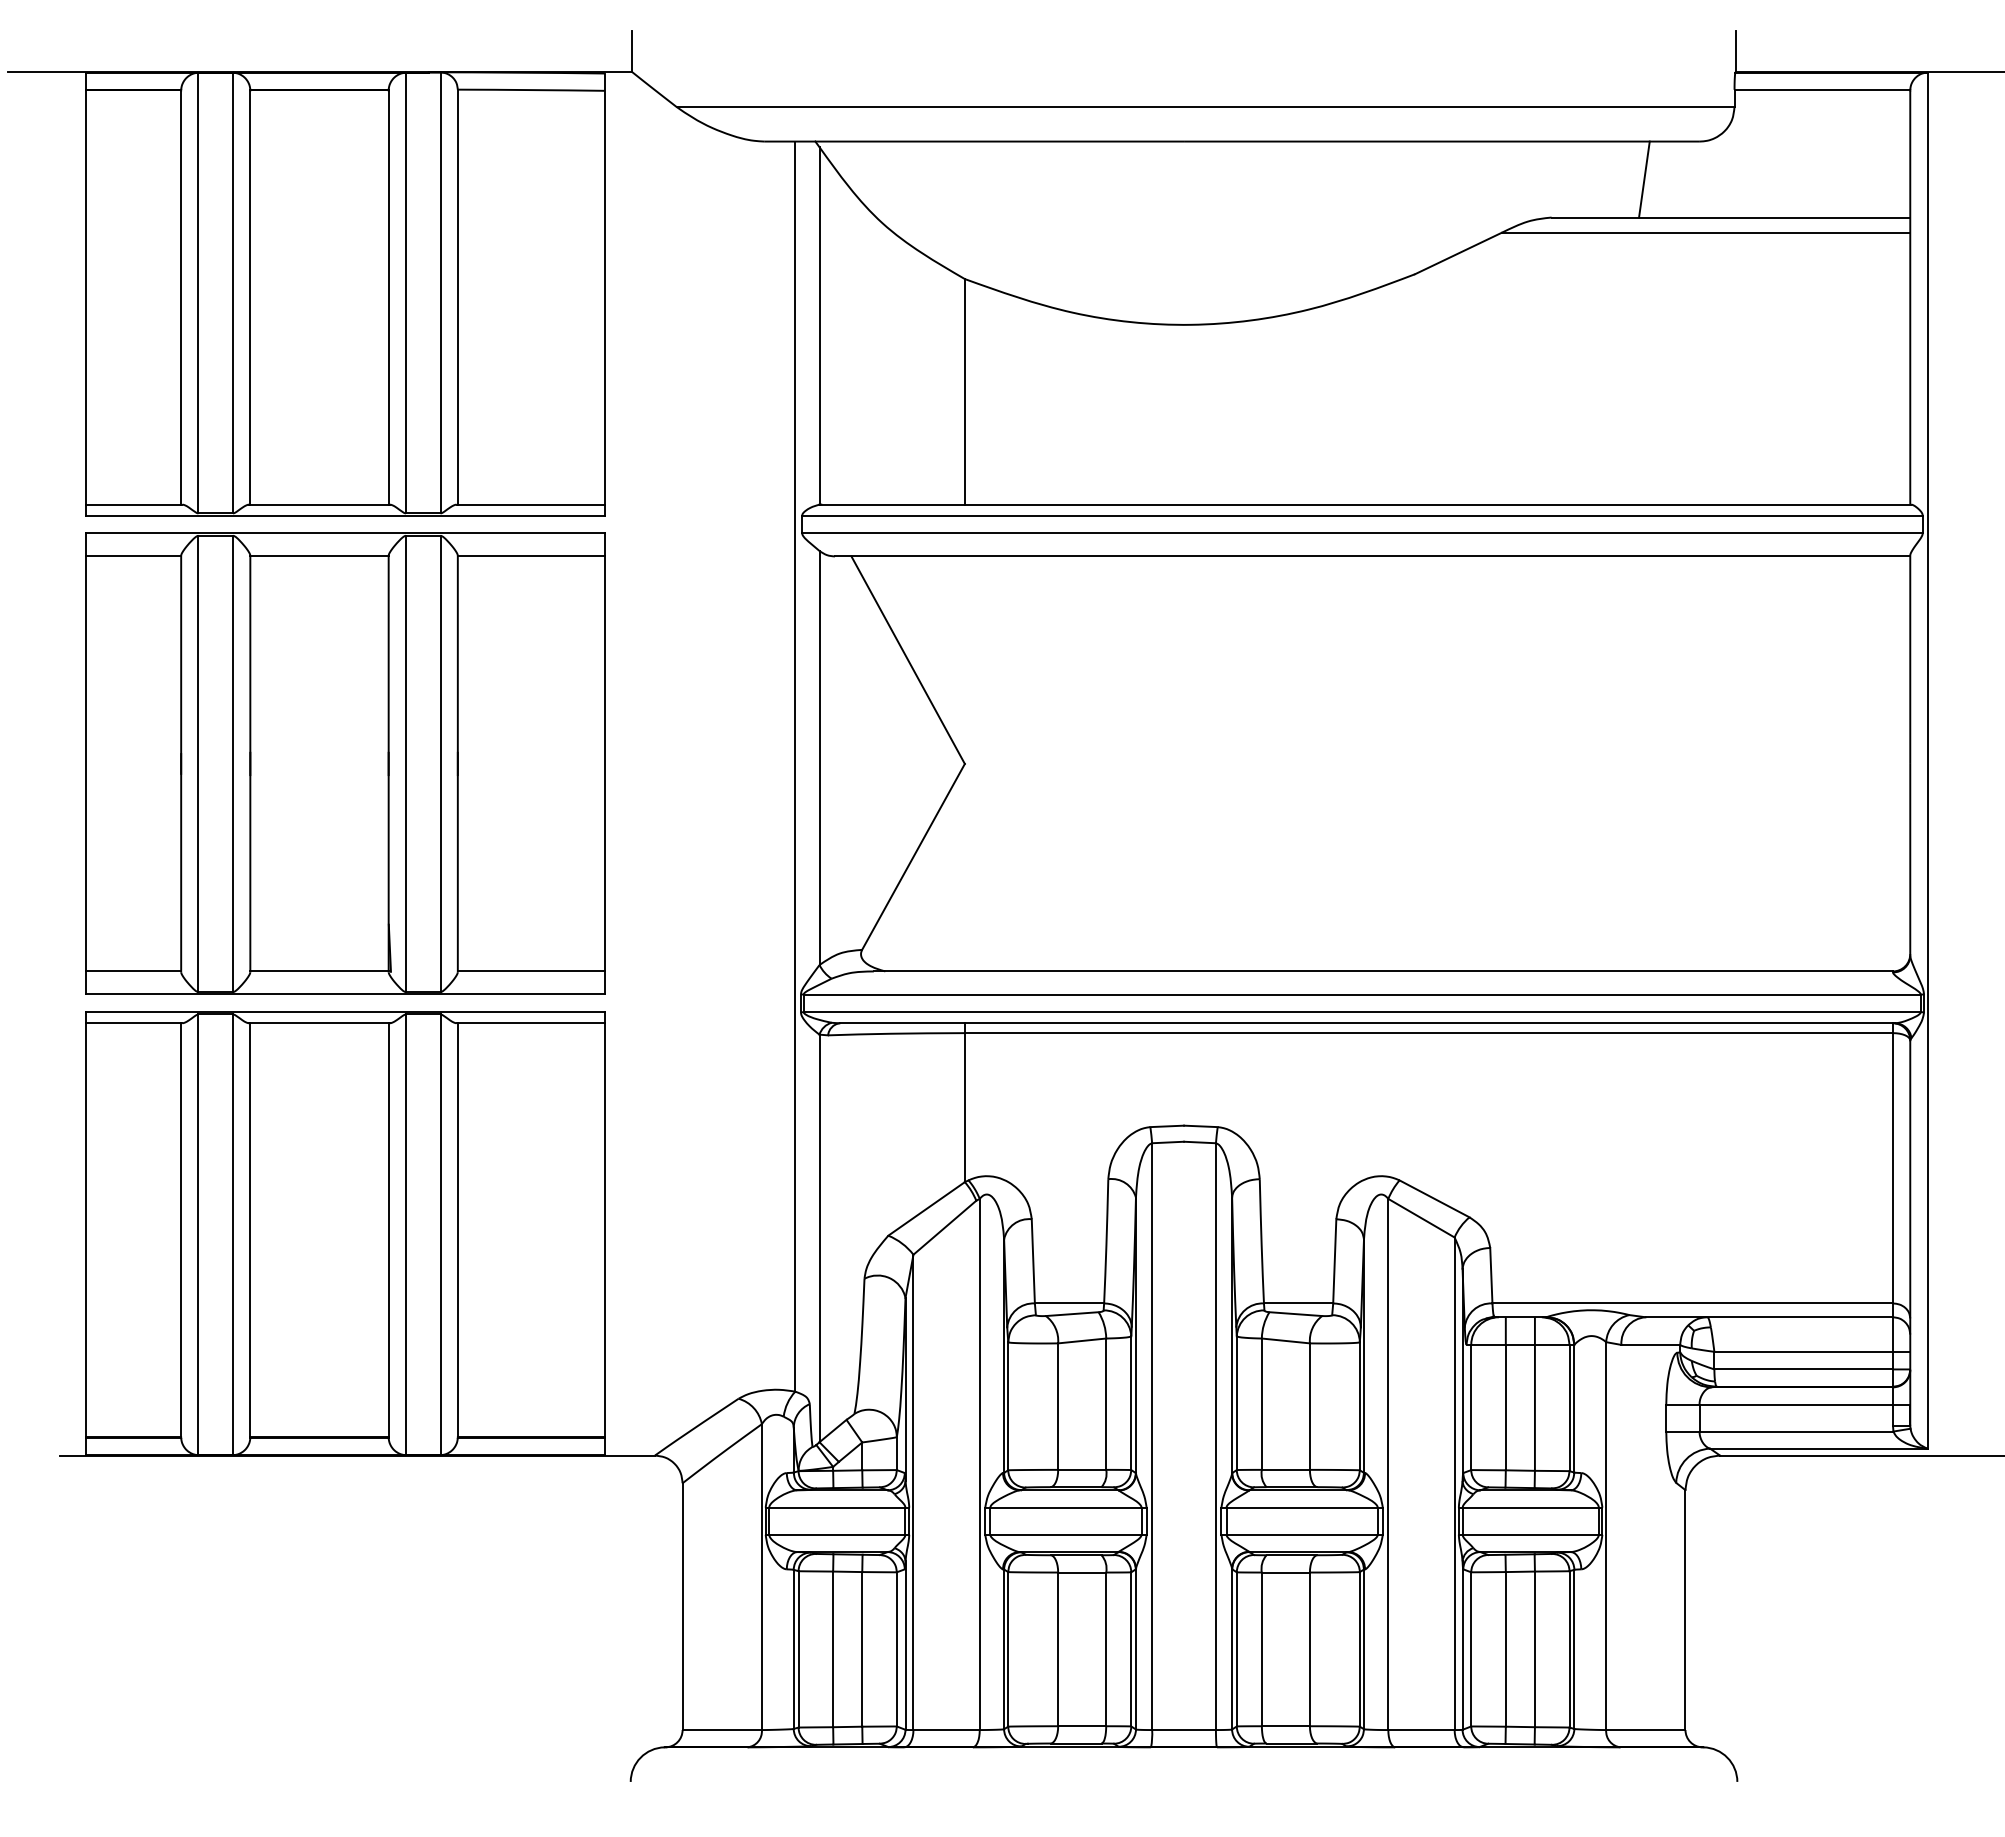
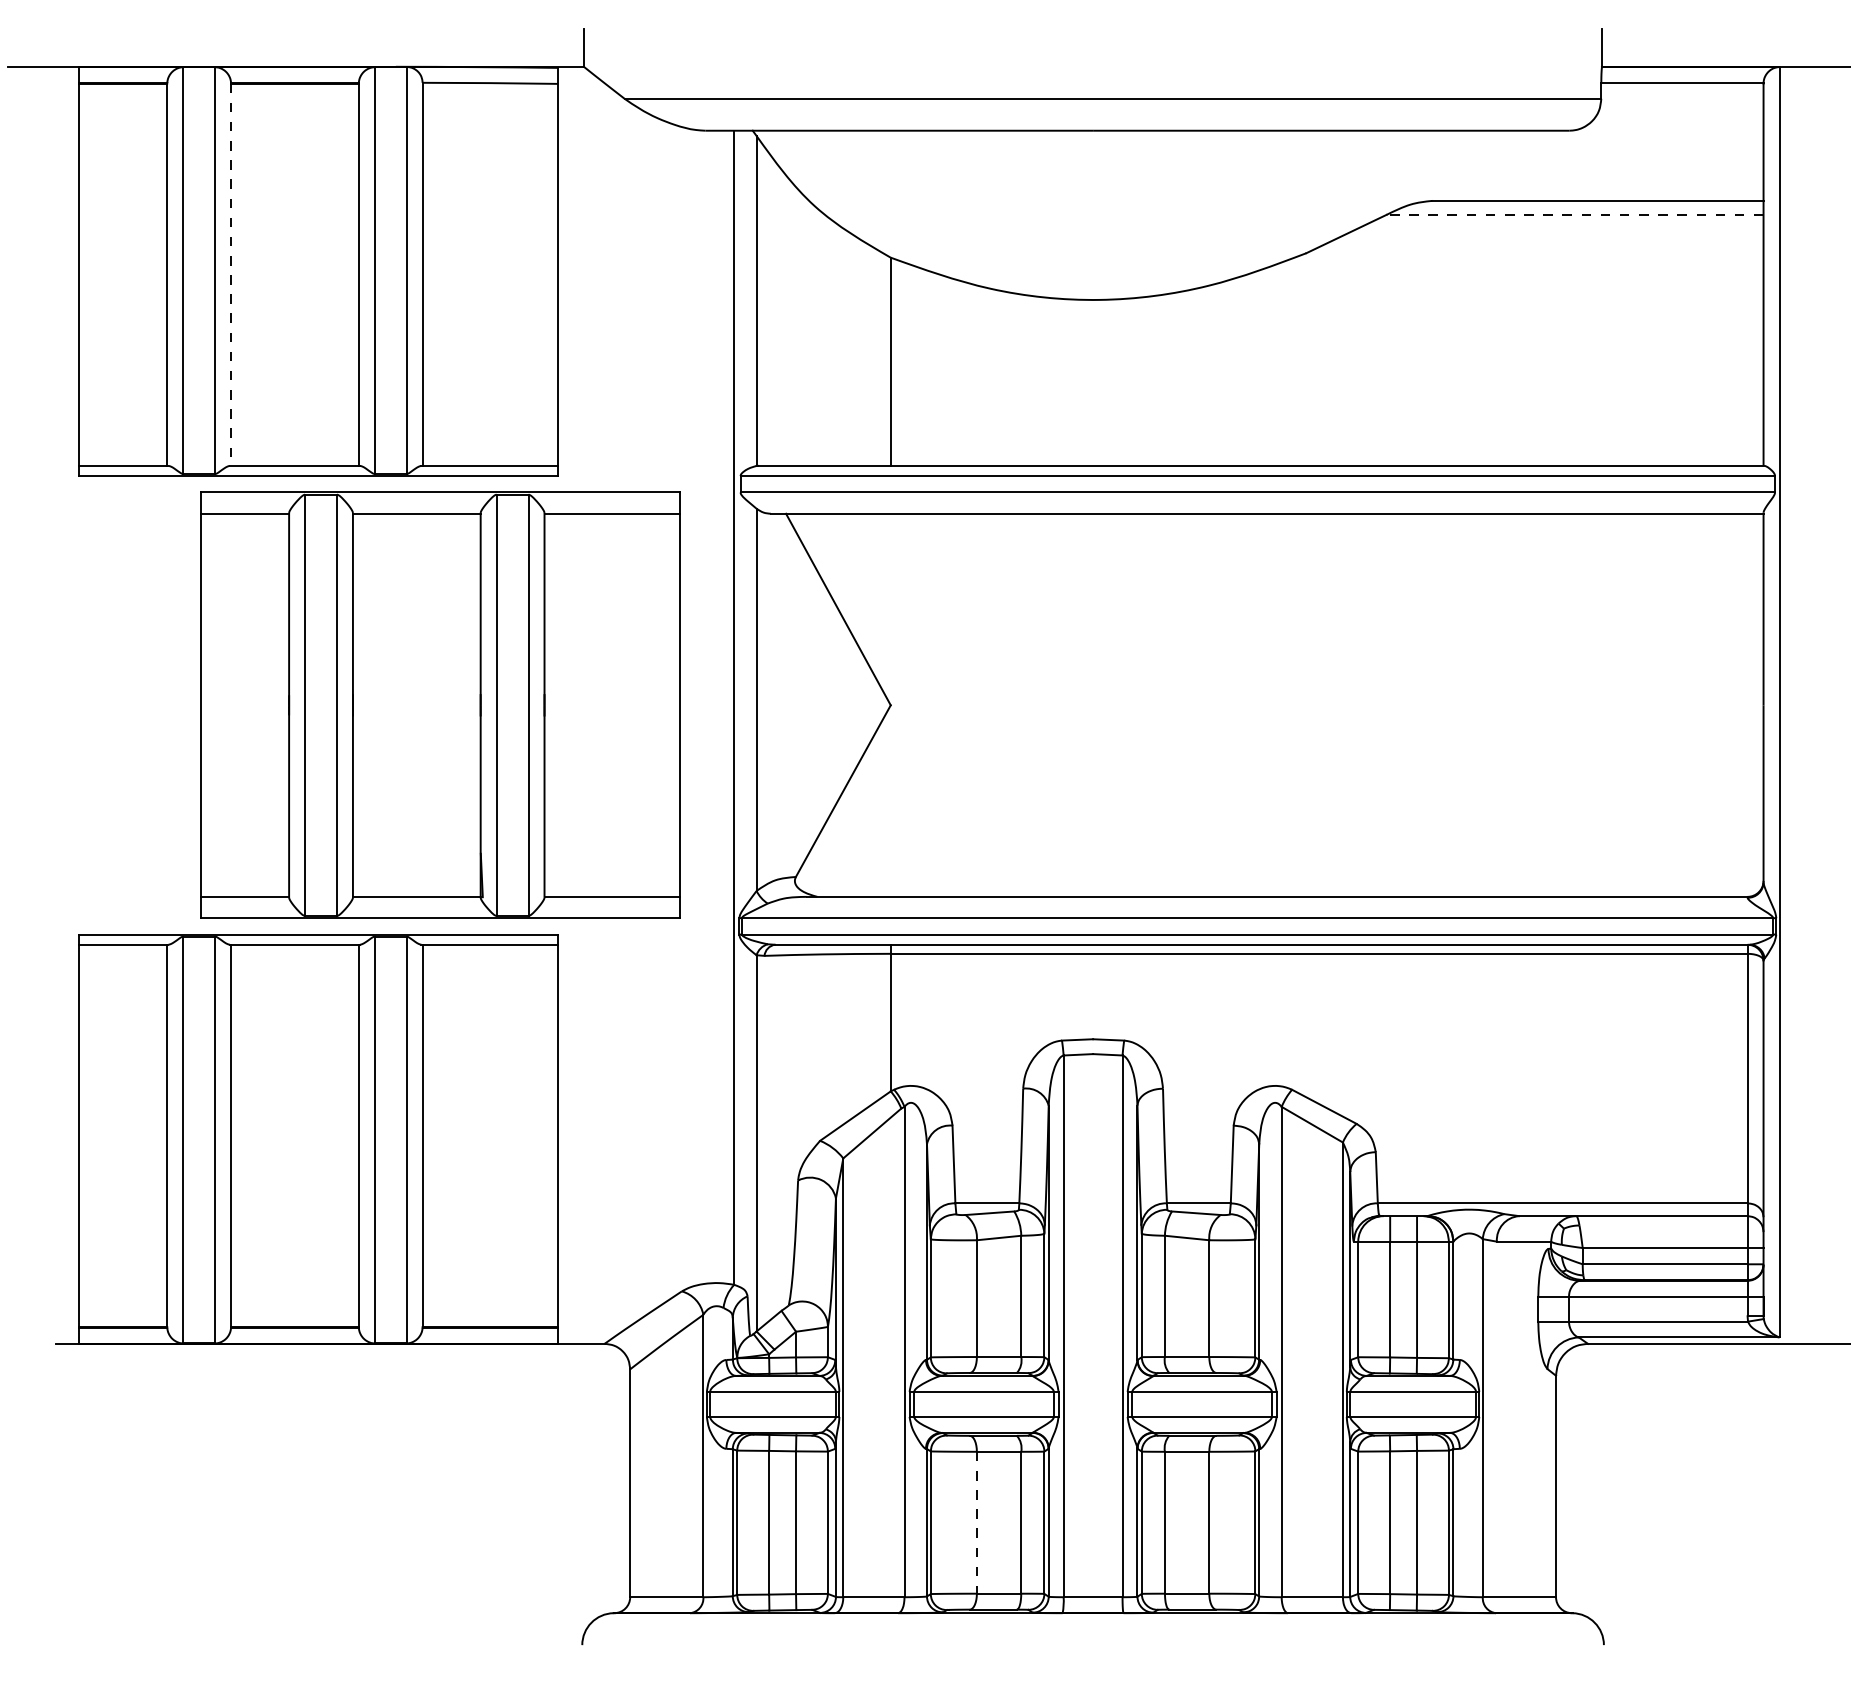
line: (1644, 179) -> (1518, 165), removed
line: (1705, 232) -> (1574, 214), solid -> dashed
line: (250, 298) -> (231, 275), solid -> dashed
part: (345, 763) -> (440, 704), moved
line: (1058, 1649) -> (977, 1522), solid -> dashed

